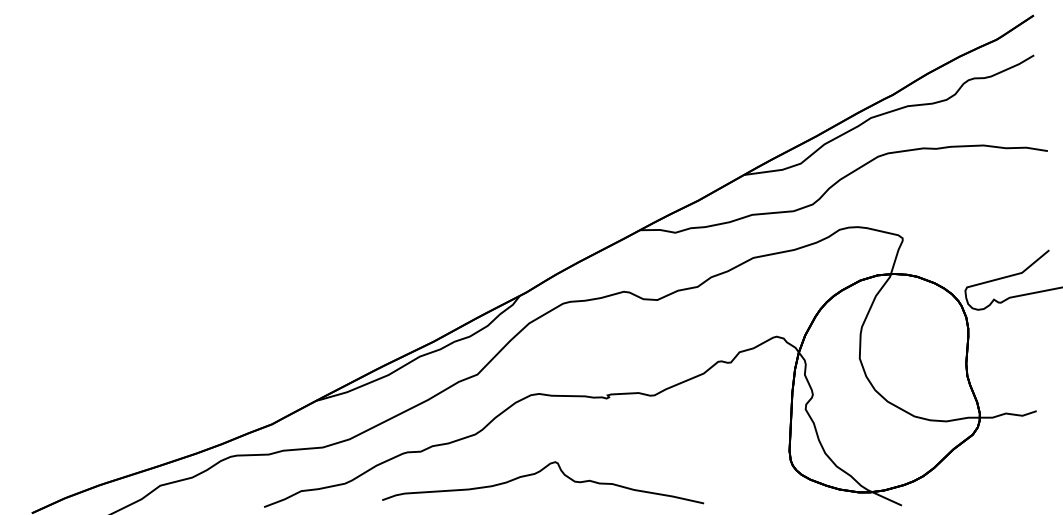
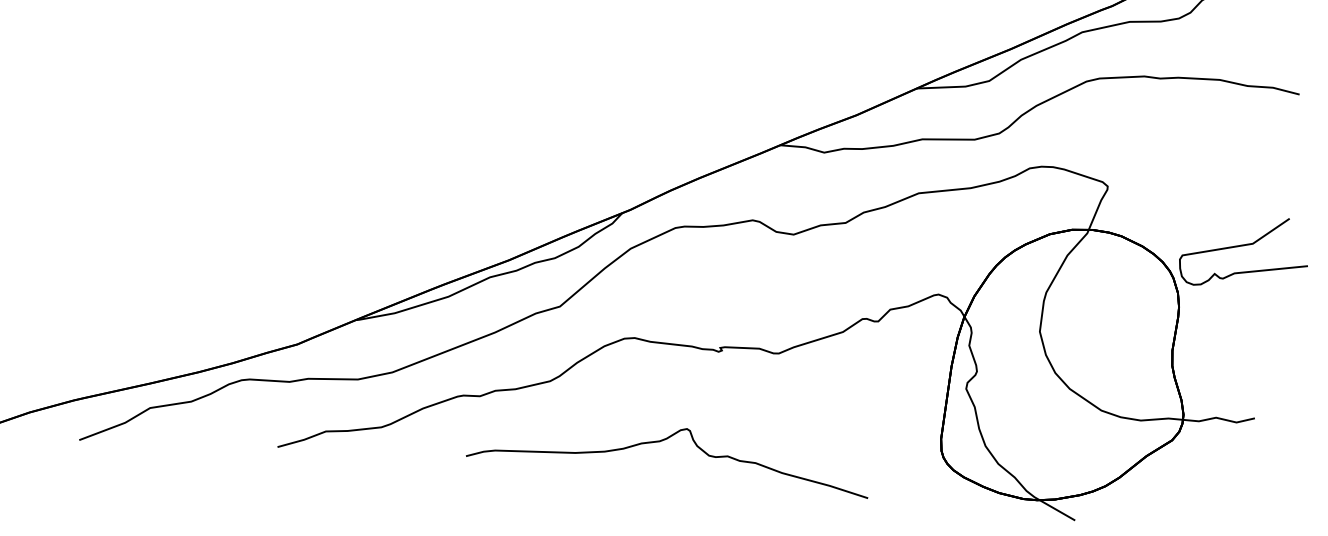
curve: (538, 473) -> (664, 441), moved

